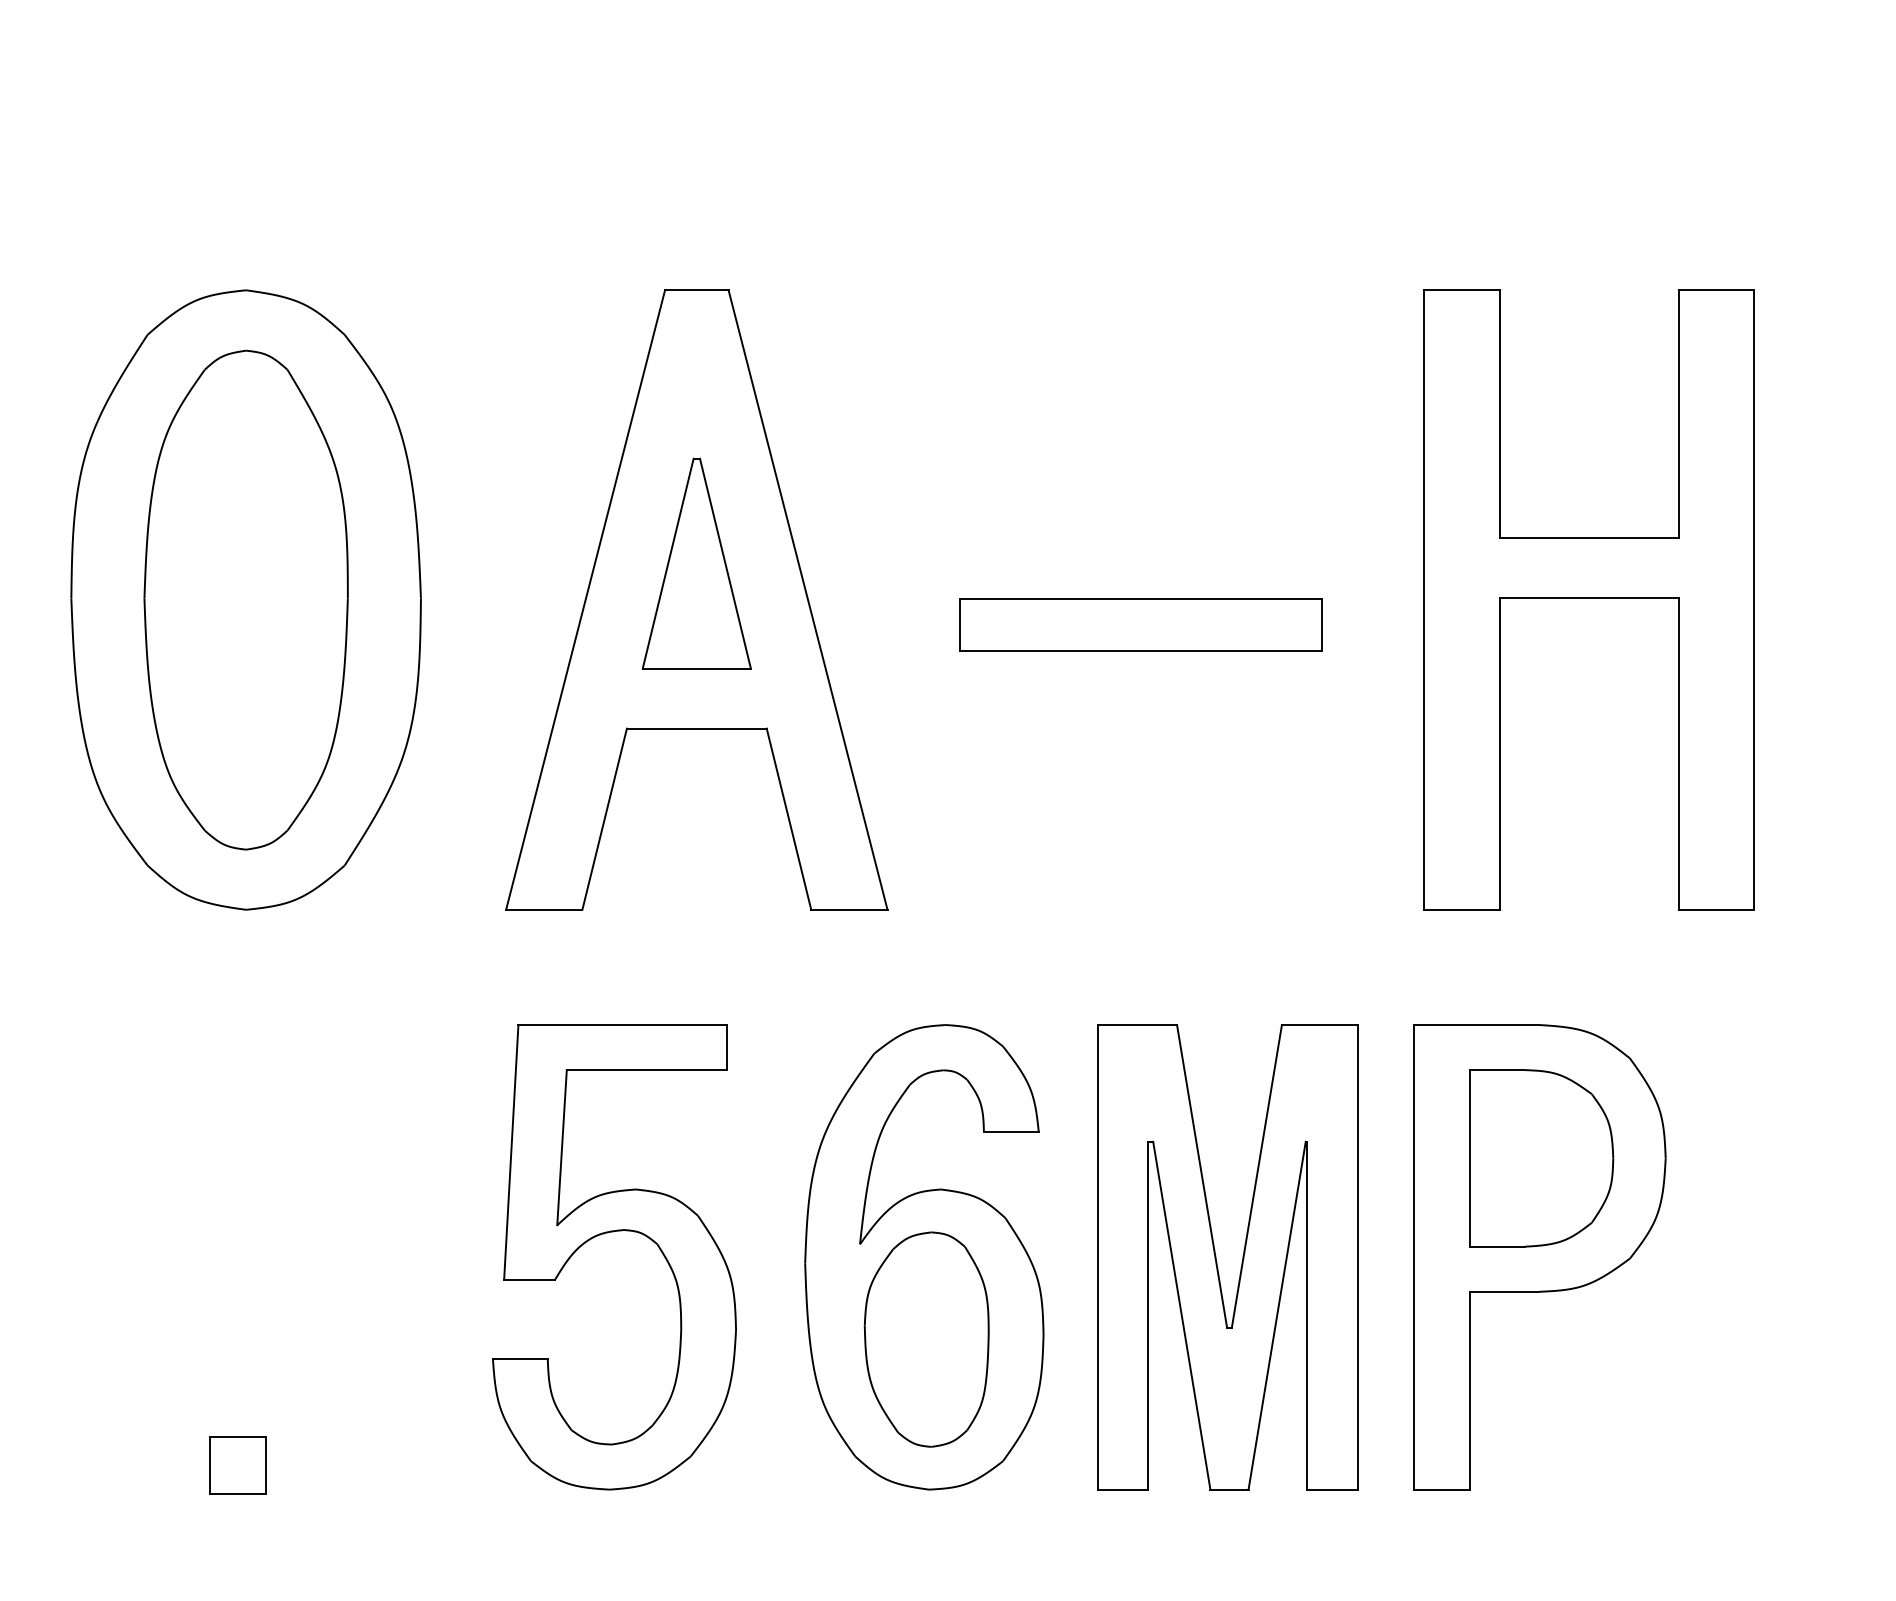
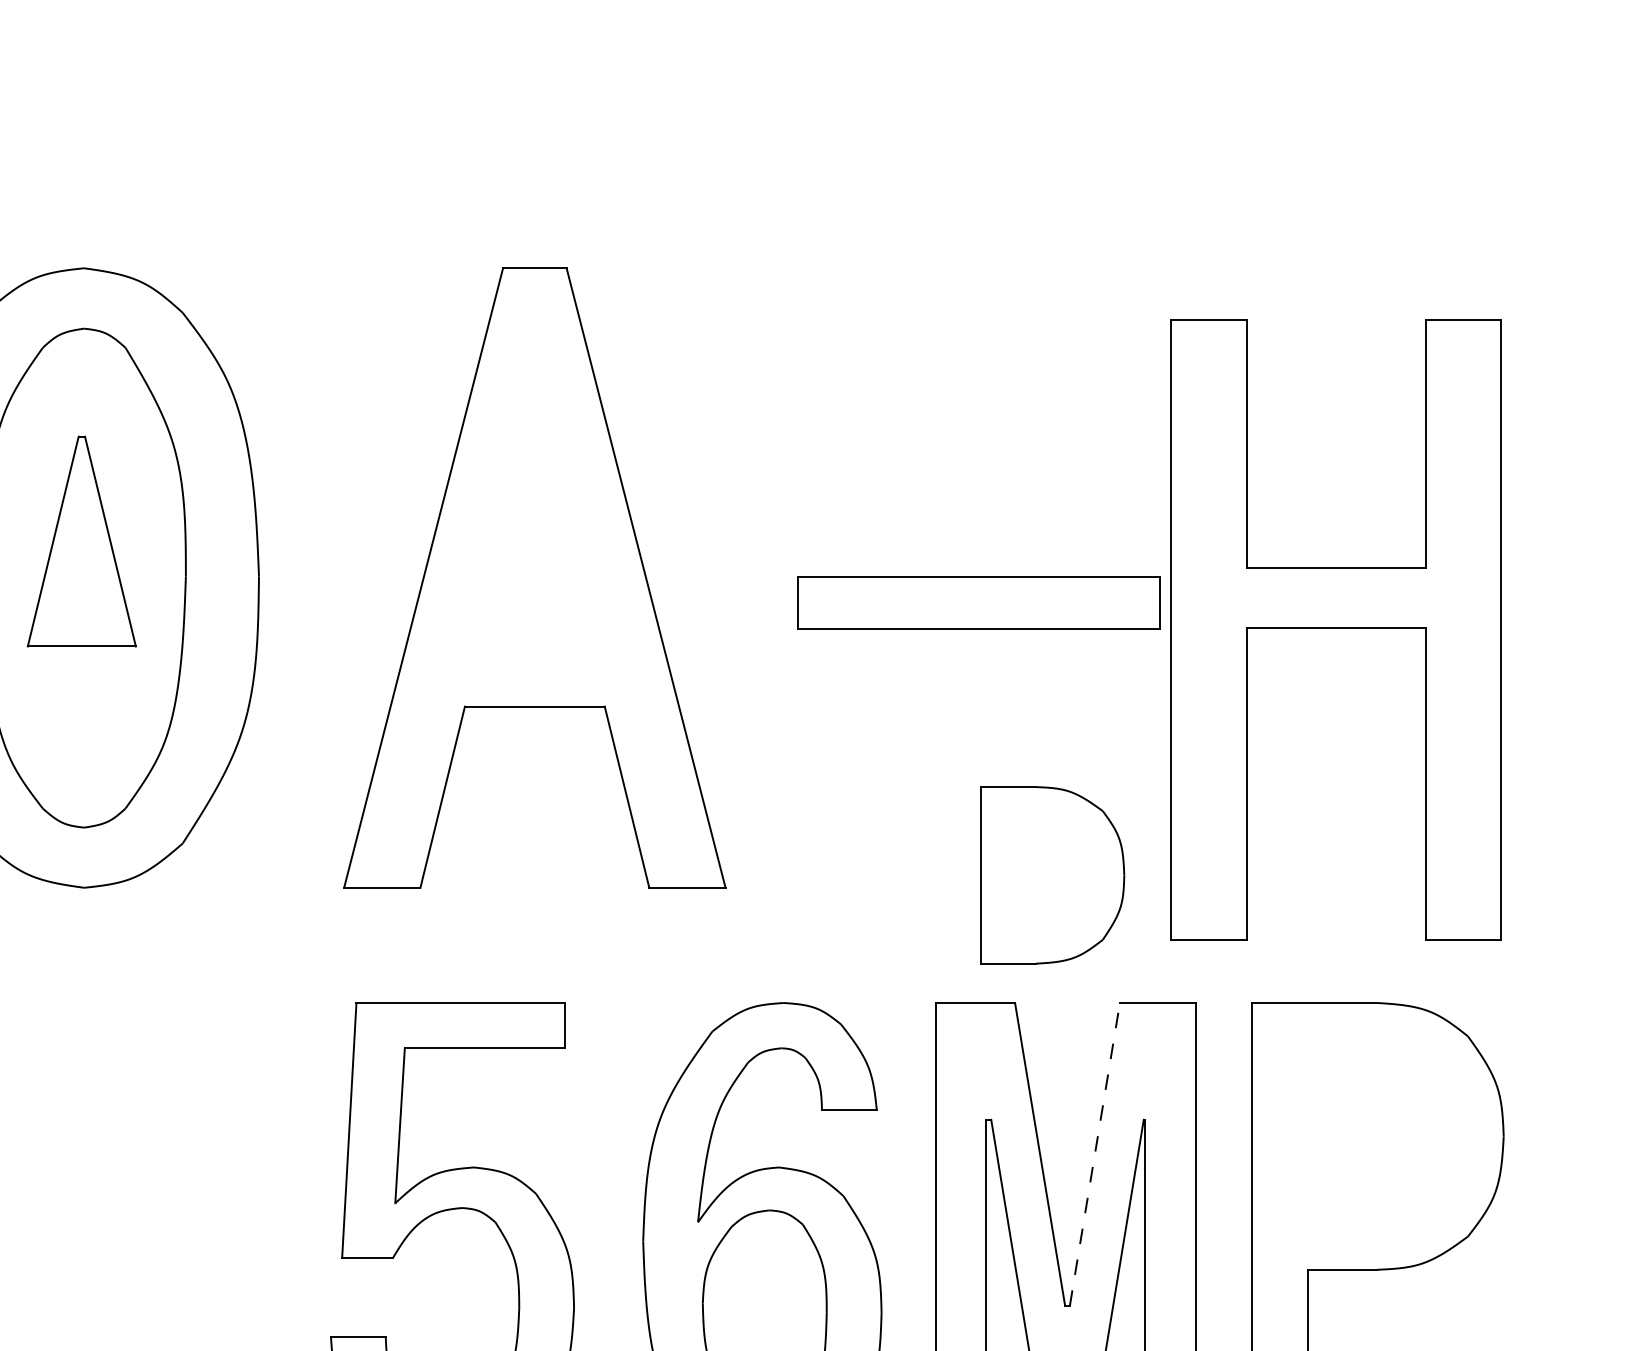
part: (696, 563) -> (81, 541), moved
part: (1588, 599) -> (1335, 629), moved
part: (1541, 1158) -> (1052, 875), moved
line: (1256, 1175) -> (1094, 1153), solid -> dashed

